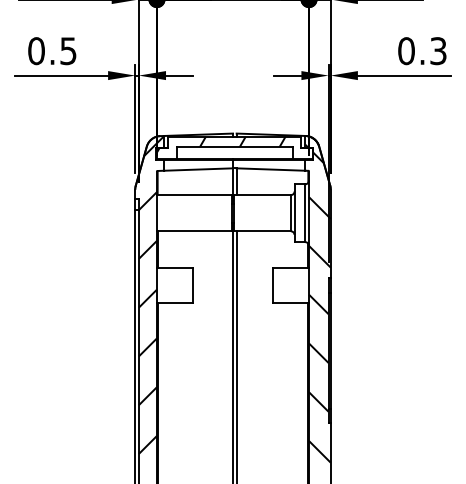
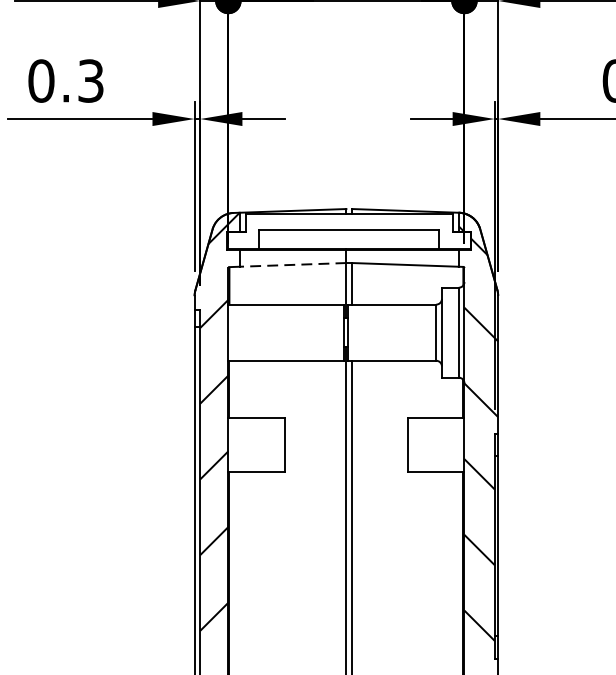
text: (68, 50) -> (91, 80), 0.5 -> 0.3
hatch: (234, 147) -> (348, 230), removed
line: (198, 169) -> (292, 264), solid -> dashed

